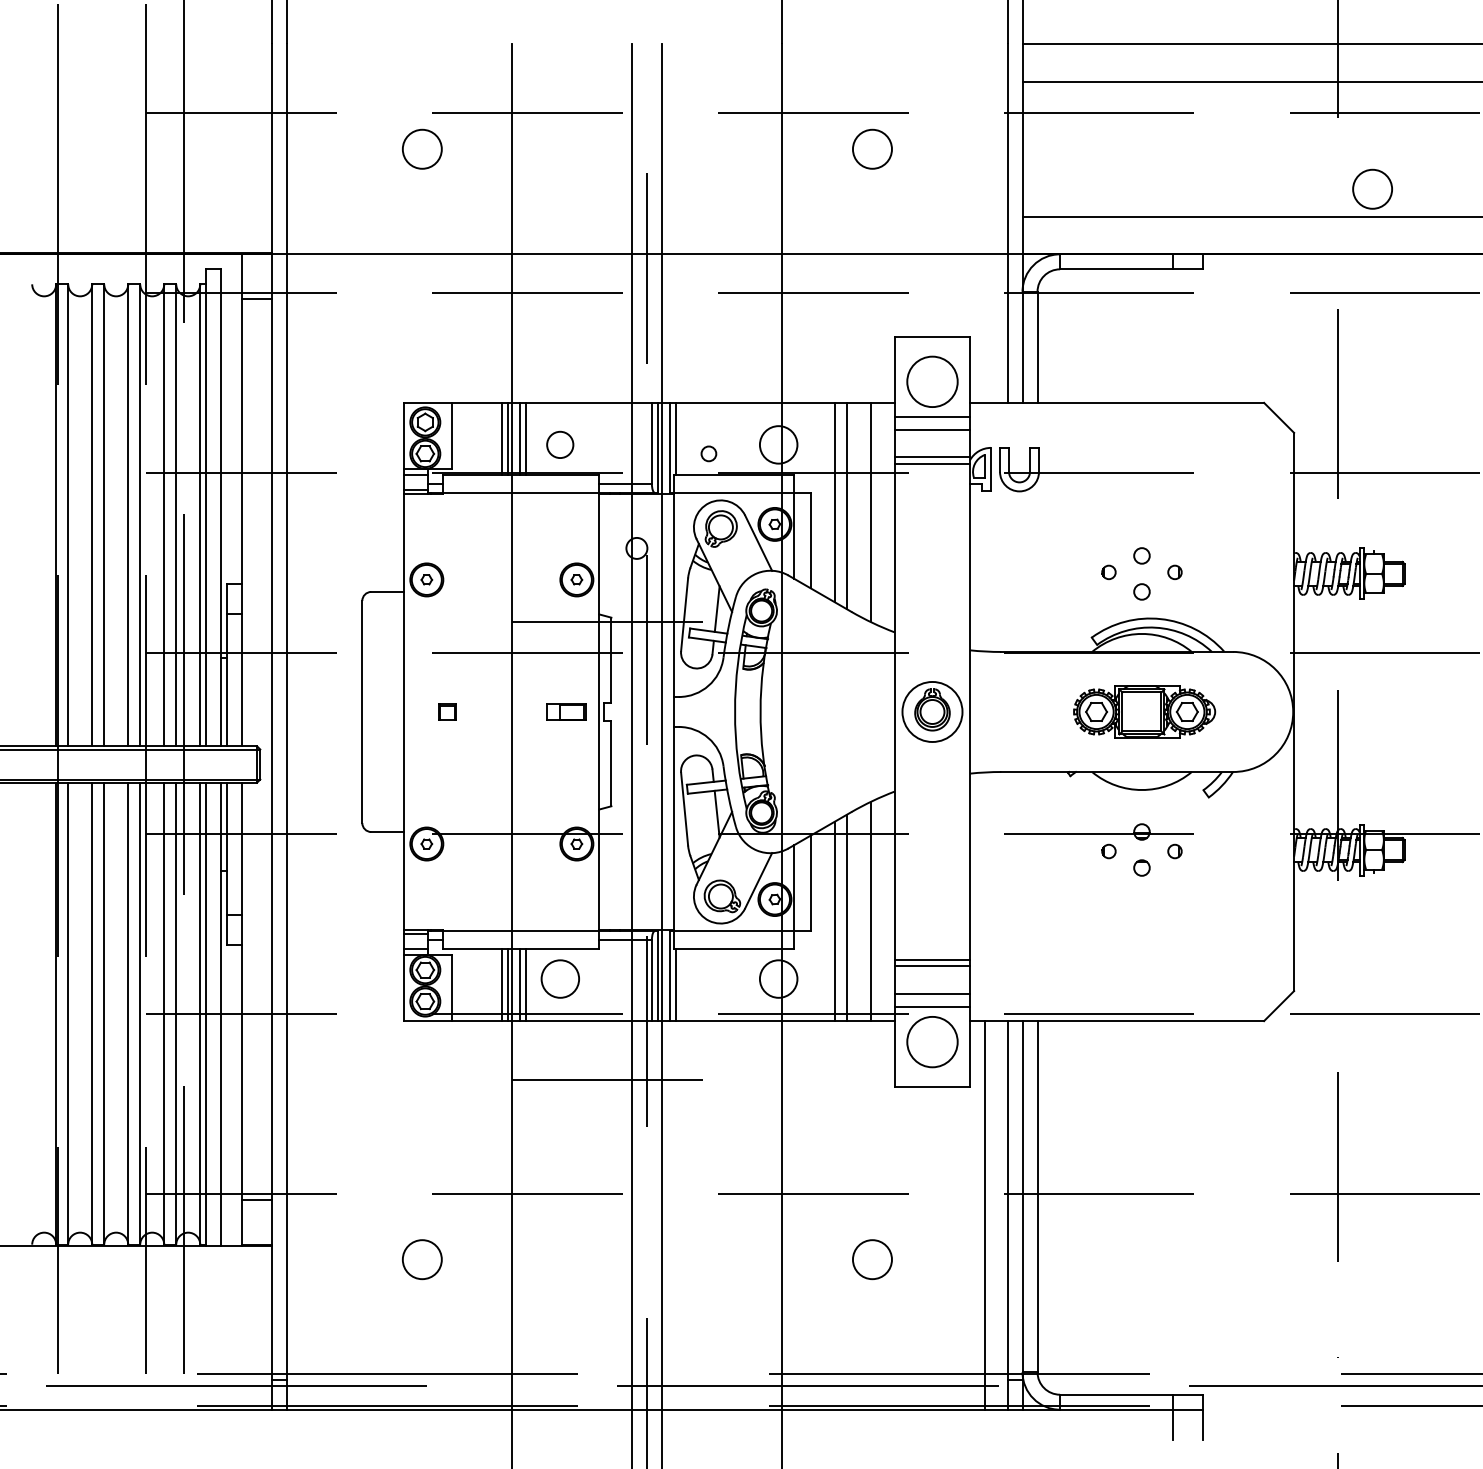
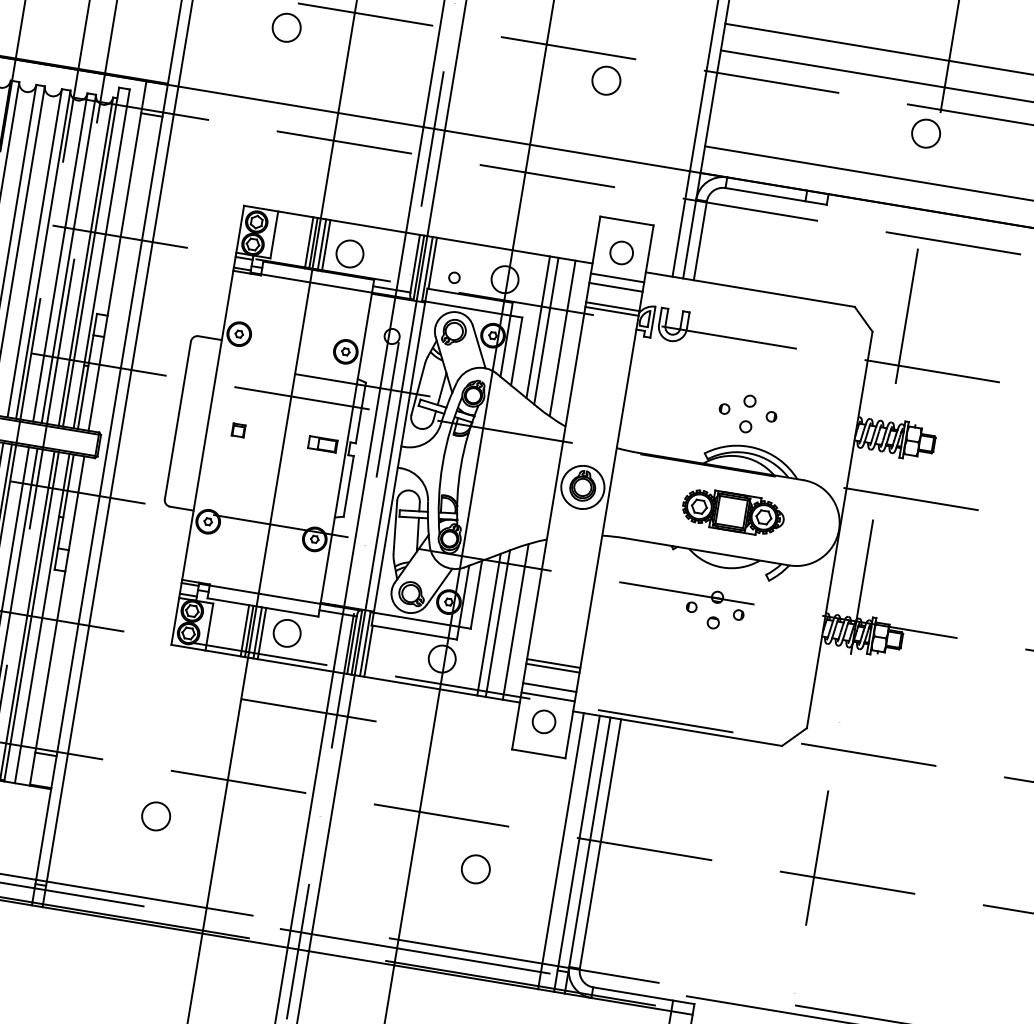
circle: (1372, 188) -> (926, 133), moved
circle: (932, 381) -> (621, 252), size x0.62
circle: (559, 444) -> (349, 253), size x1.43
circle: (932, 1041) -> (544, 721), size x0.62

